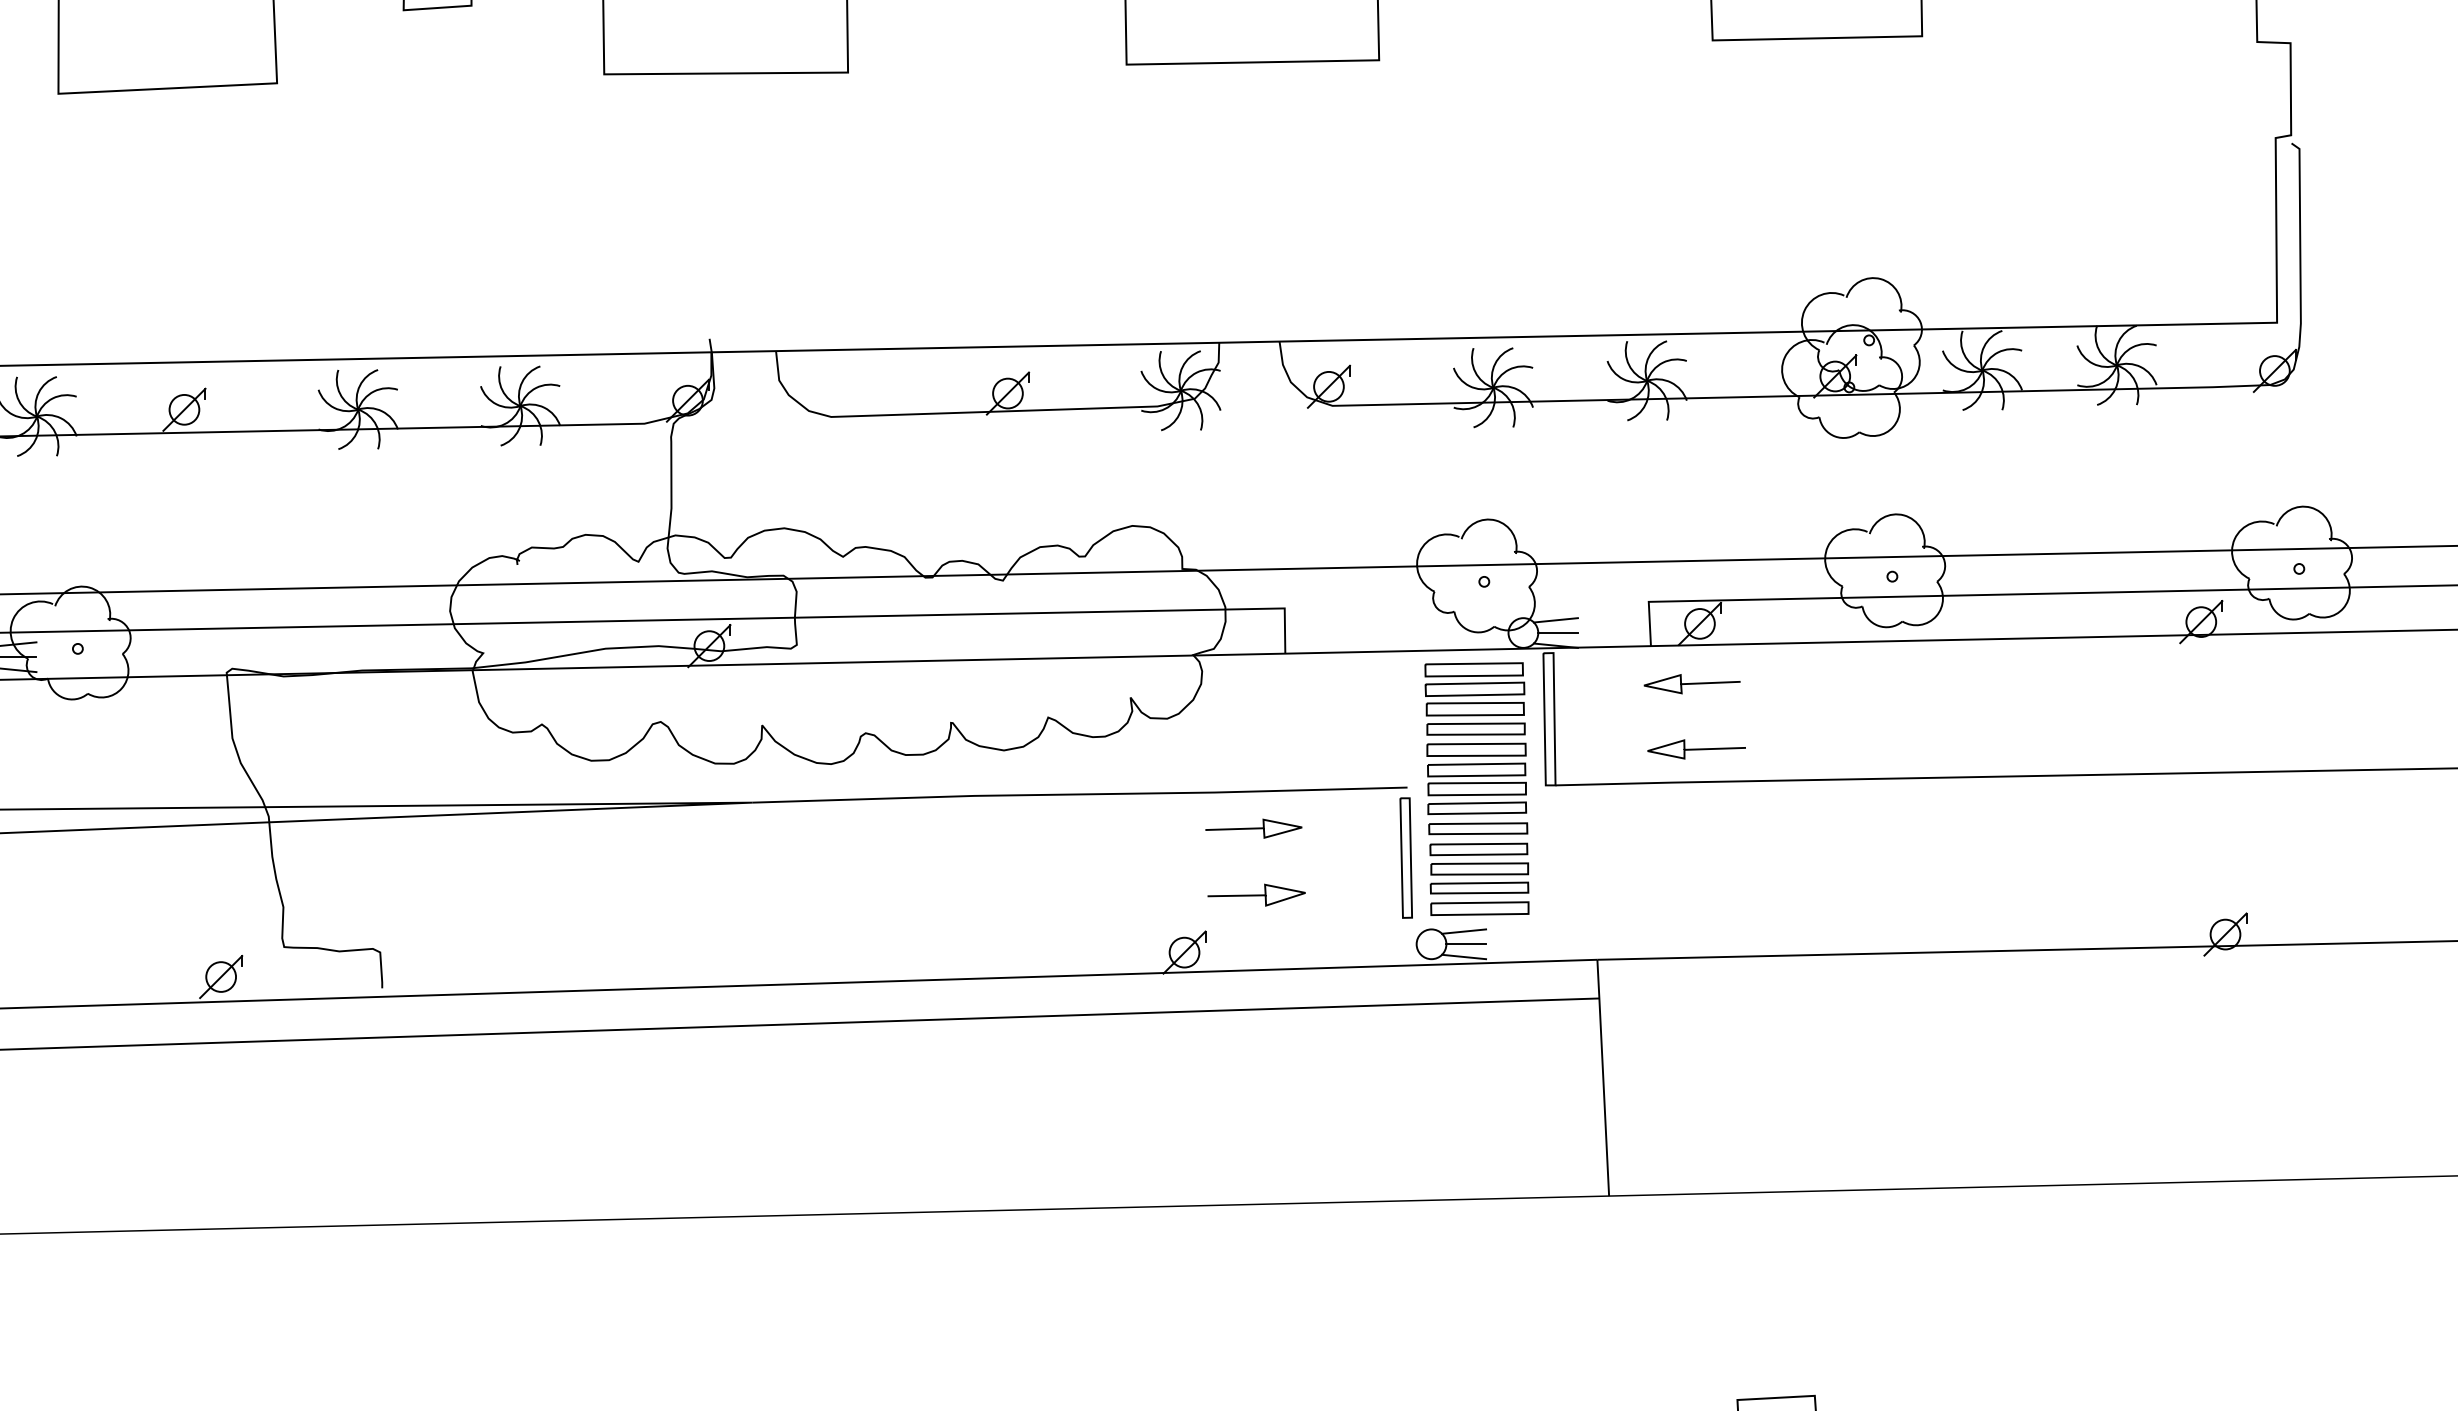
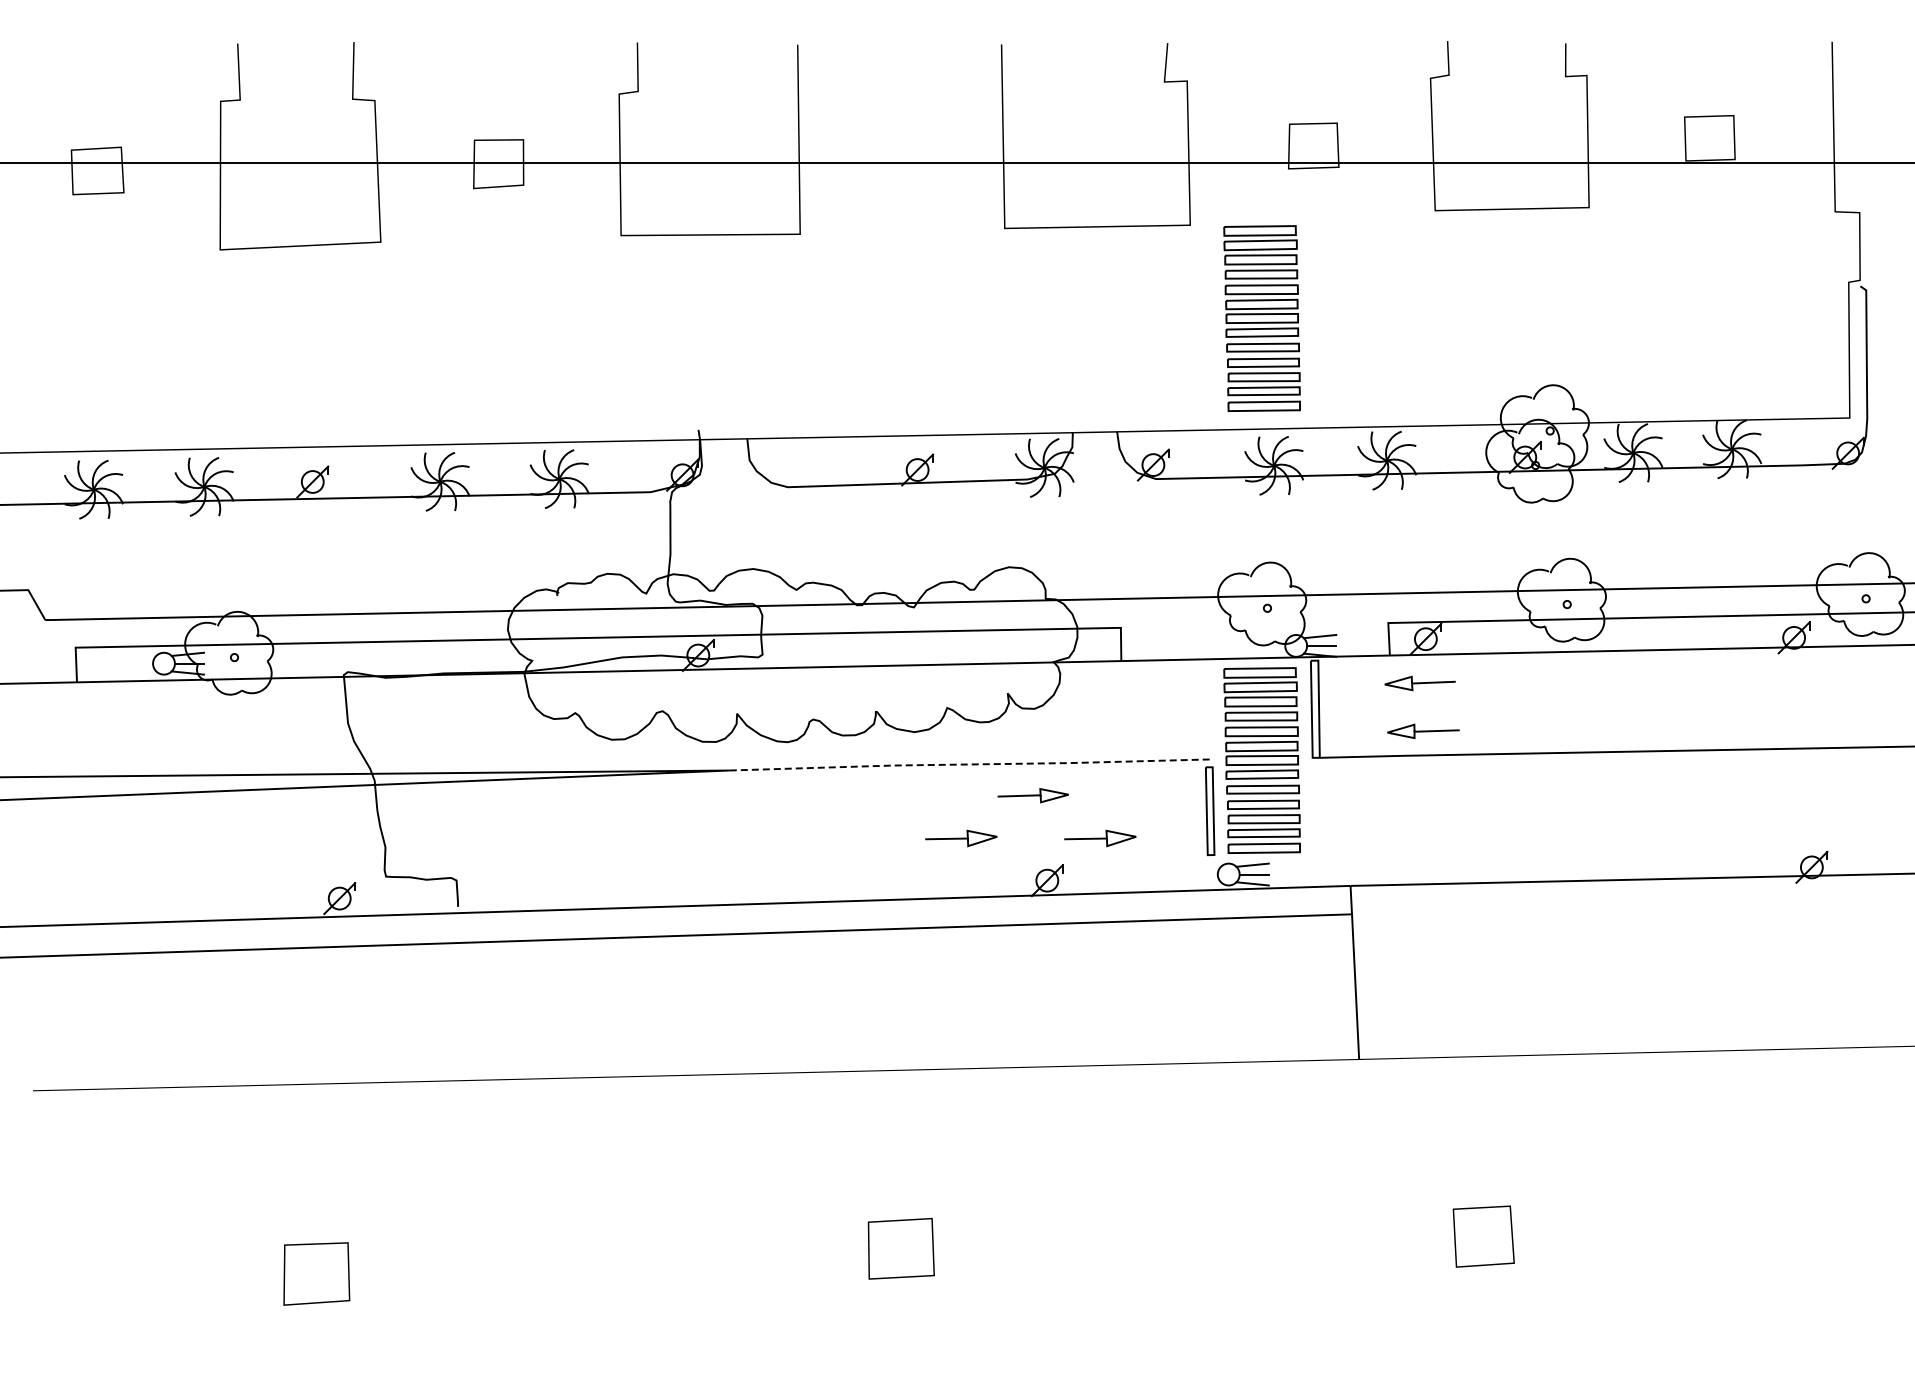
part: (1476, 187) -> (1261, 318), added
line: (1079, 794) -> (970, 764), solid -> dashed
curve: (1252, 828) -> (1032, 795), moved
curve: (1067, 895) -> (961, 838), added

